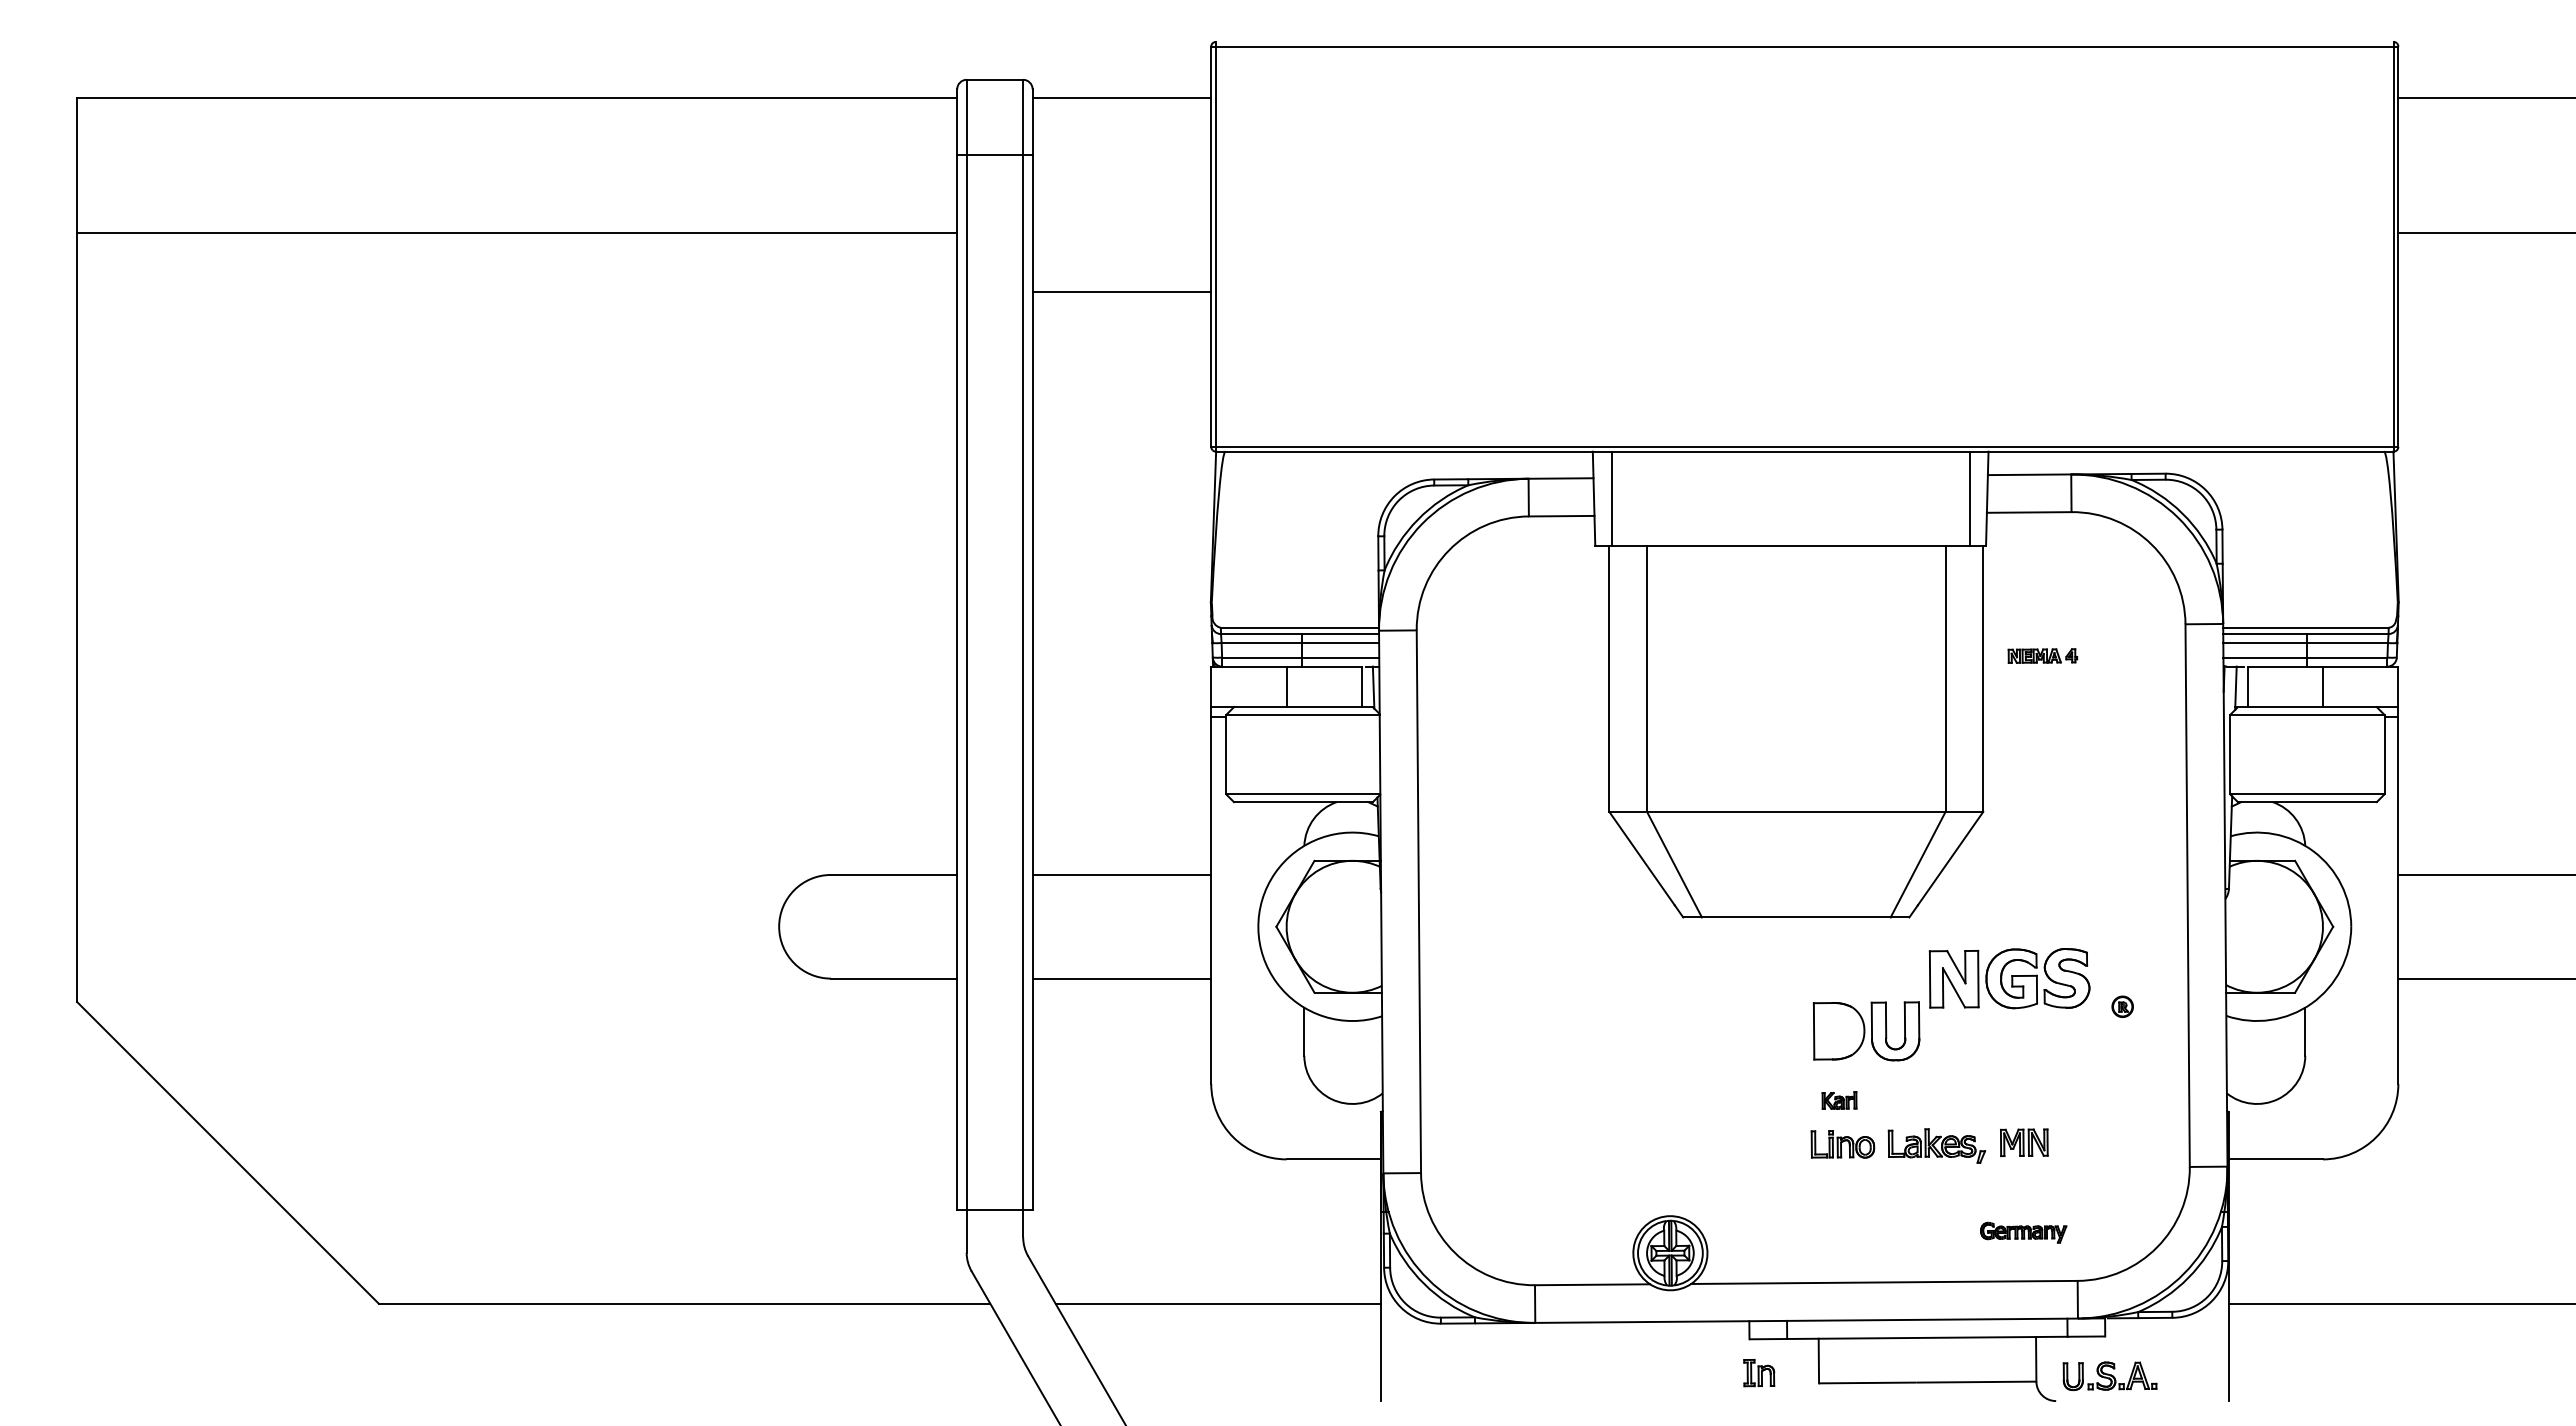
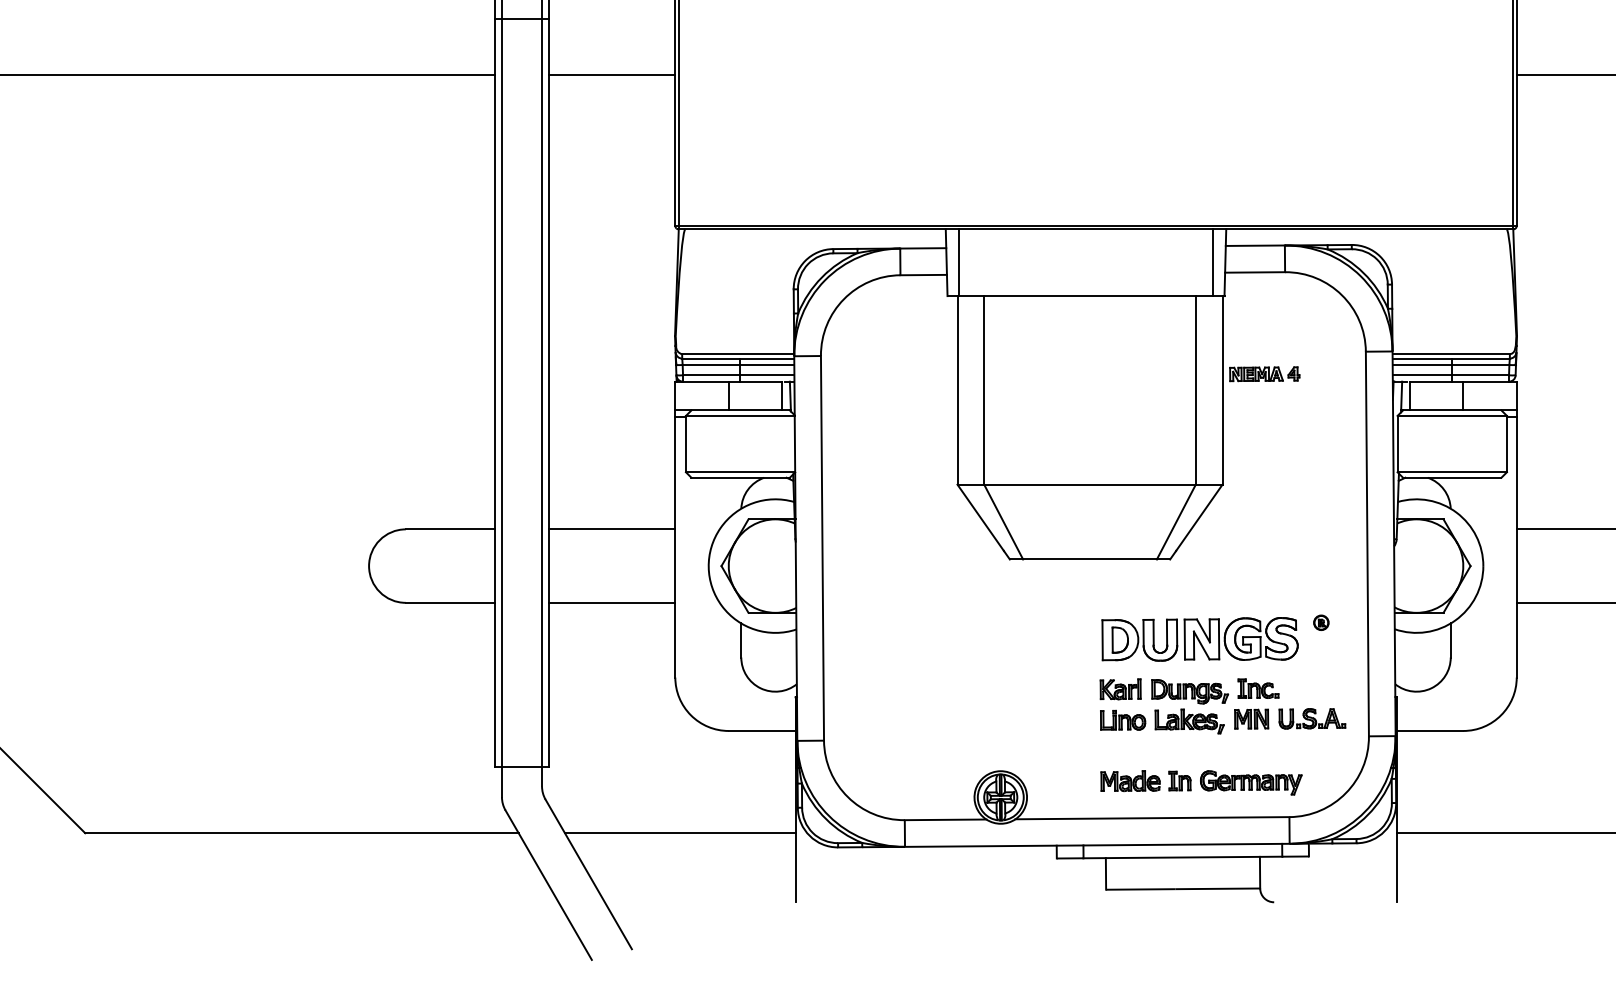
line: (1121, 292) -> (611, 74), moved
part: (2042, 655) -> (1264, 373), size x1.43
part: (2009, 978) -> (1241, 638), moved
part: (1838, 1030) -> (1119, 639), added
part: (2034, 1099) -> (1258, 688), added
part: (1839, 1100) -> (1120, 689), size x1.67
part: (1937, 1103) -> (1190, 691), added
part: (1853, 1230) -> (1130, 781), added
part: (2023, 1232) -> (1251, 782), size x1.67
part: (1759, 1373) -> (1180, 781), moved
part: (2109, 1375) -> (1312, 718), moved

